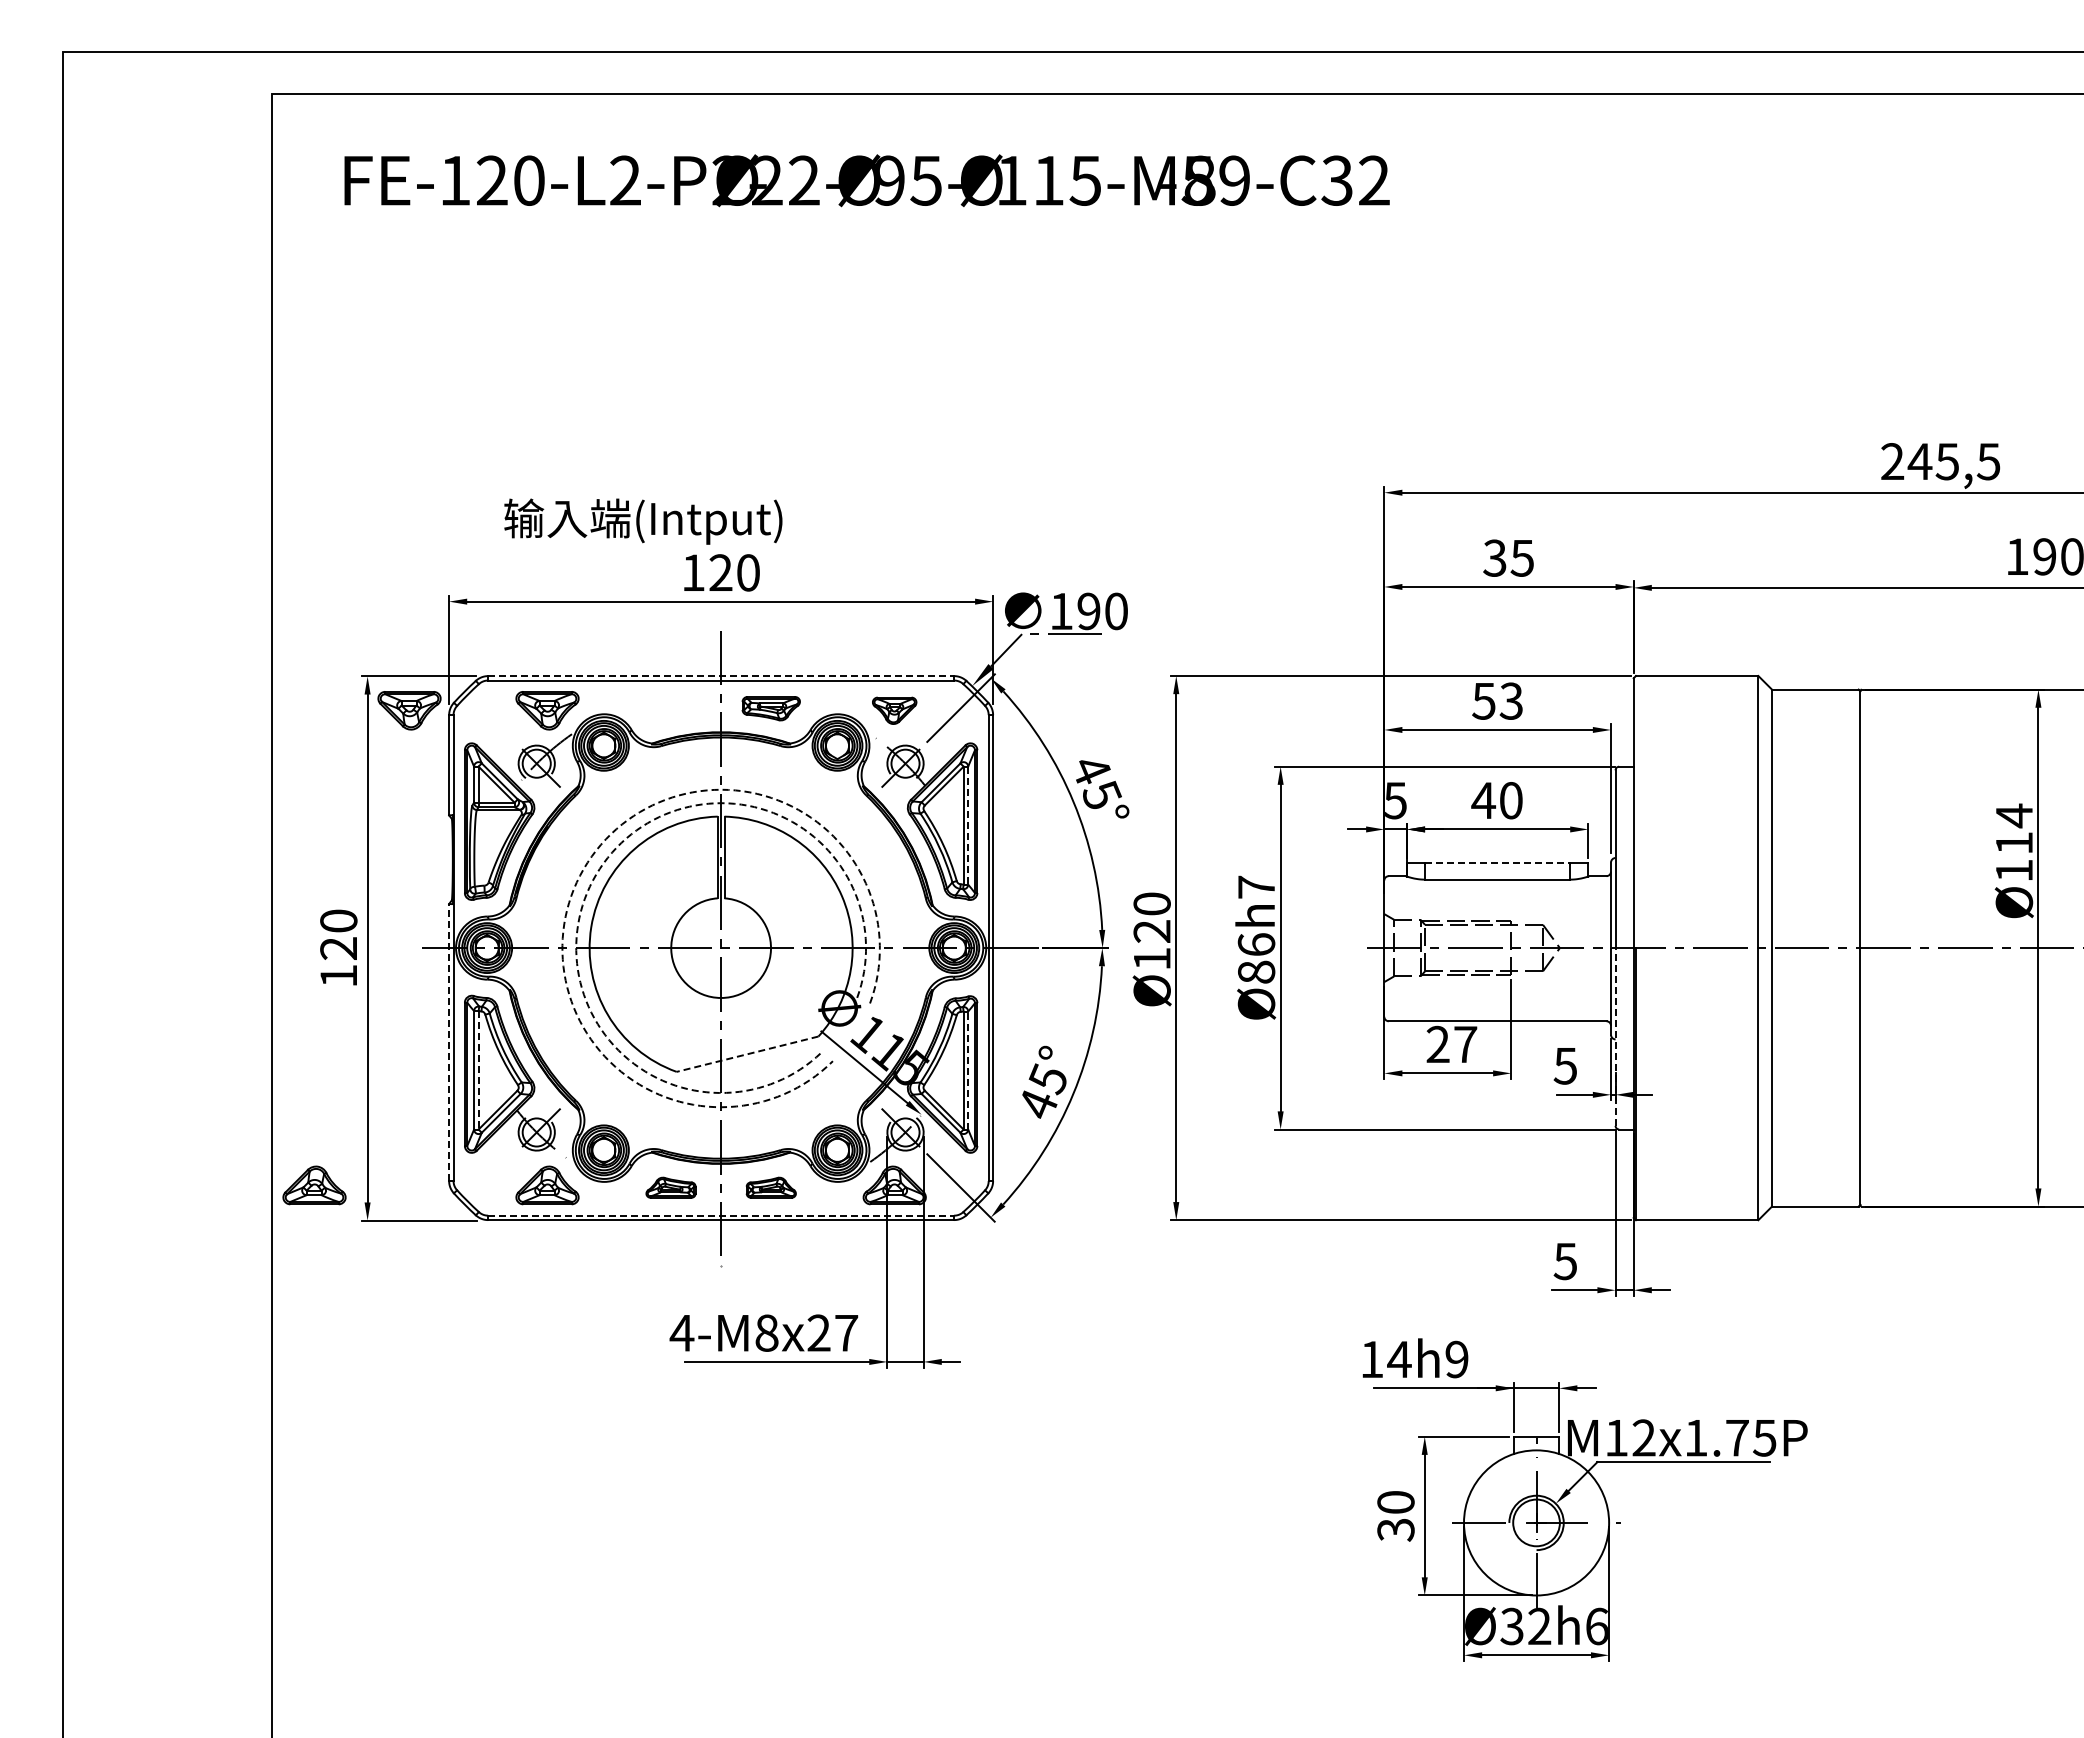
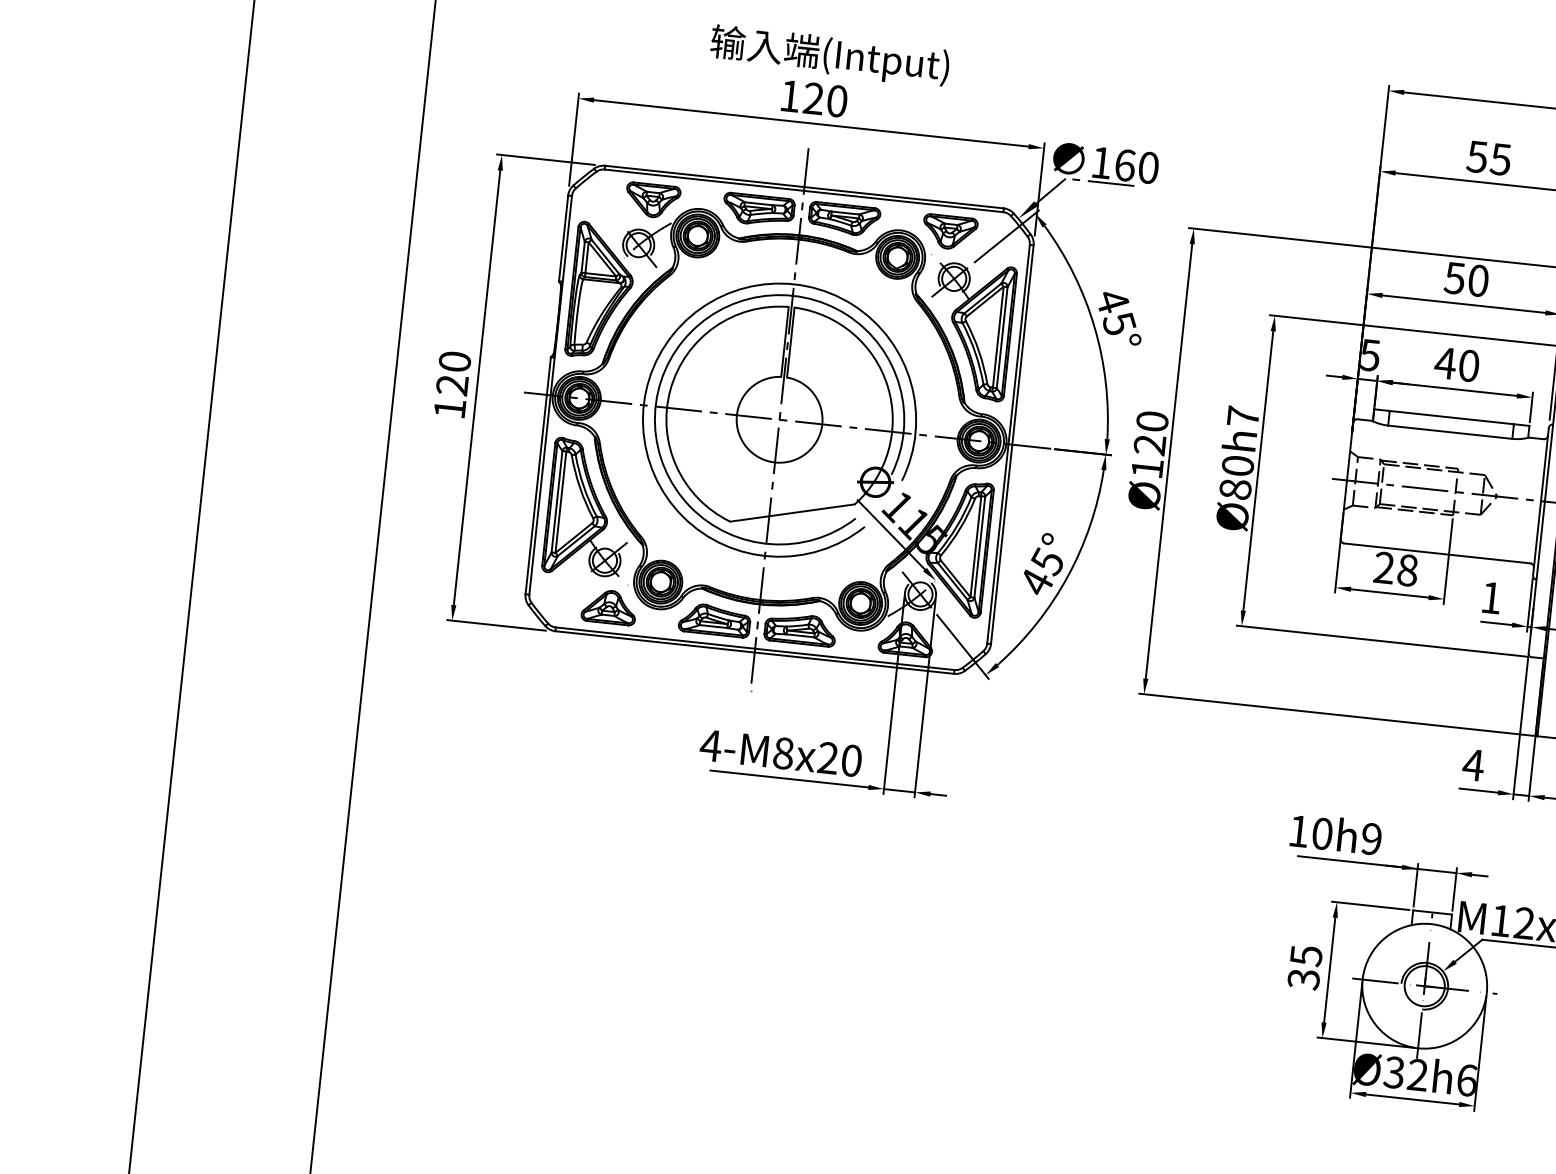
text: (643, 521) -> (830, 56), moved
text: (1494, 557) -> (1477, 156), 35 -> 55
text: (1088, 611) -> (1124, 165), 190 -> 160
line: (721, 676) -> (804, 187), dashed -> solid
text: (1510, 700) -> (1477, 280), 53 -> 50
part: (670, 708) -> (758, 210), added
part: (771, 708) -> (844, 219), size x1.43
part: (409, 710) -> (534, 188), removed
part: (894, 710) -> (949, 232), size x1.43
line: (968, 826) -> (1002, 338), dashed -> solid
arc: (587, 862) -> (673, 334), dashed -> solid
line: (1497, 862) -> (1451, 417), dashed -> solid
arc: (599, 868) -> (682, 340), dashed -> solid
text: (1256, 944) -> (1238, 465), Ø86h7 -> Ø80h7
line: (1615, 1036) -> (1536, 577), dashed -> solid
line: (449, 1042) -> (538, 475), dashed -> solid
text: (1465, 1044) -> (1407, 570), 27 -> 28
line: (747, 1054) -> (792, 513), dashed -> solid
text: (1564, 1066) -> (1490, 598), 5 -> 1
line: (478, 1070) -> (560, 502), dashed -> solid
line: (968, 1070) -> (980, 547), dashed -> solid
part: (314, 1185) -> (409, 585), removed
part: (670, 1187) -> (714, 620), size x1.67
part: (771, 1187) -> (800, 629), size x1.67
line: (721, 1215) -> (755, 648), dashed -> solid
text: (1565, 1261) -> (1473, 765), 5 -> 4
text: (846, 1332) -> (851, 760), 4-M8x27 -> 4-M8x20
text: (1399, 1359) -> (1322, 833), 14h9 -> 10h9
text: (1395, 1502) -> (1305, 955), 30 -> 35

